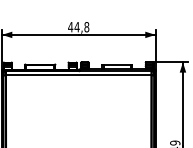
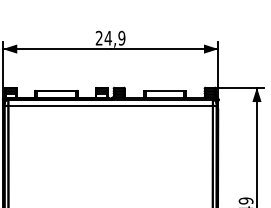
text: (78, 26) -> (110, 37), 44,8 -> 24,9

